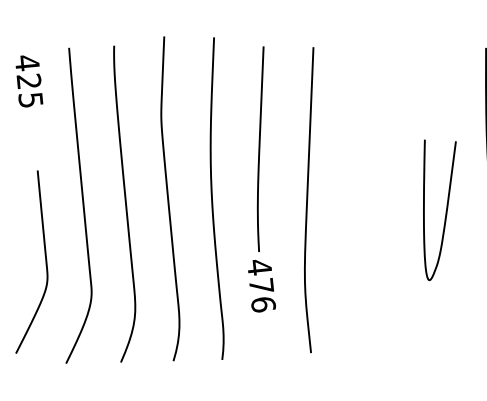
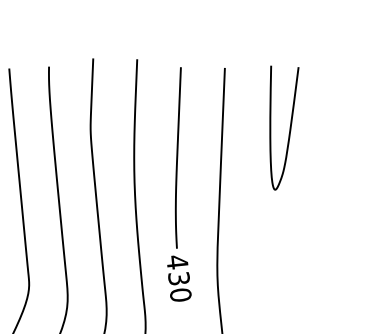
curve: (445, 211) -> (289, 129), moved
text: (262, 295) -> (179, 287), 476 -> 430

